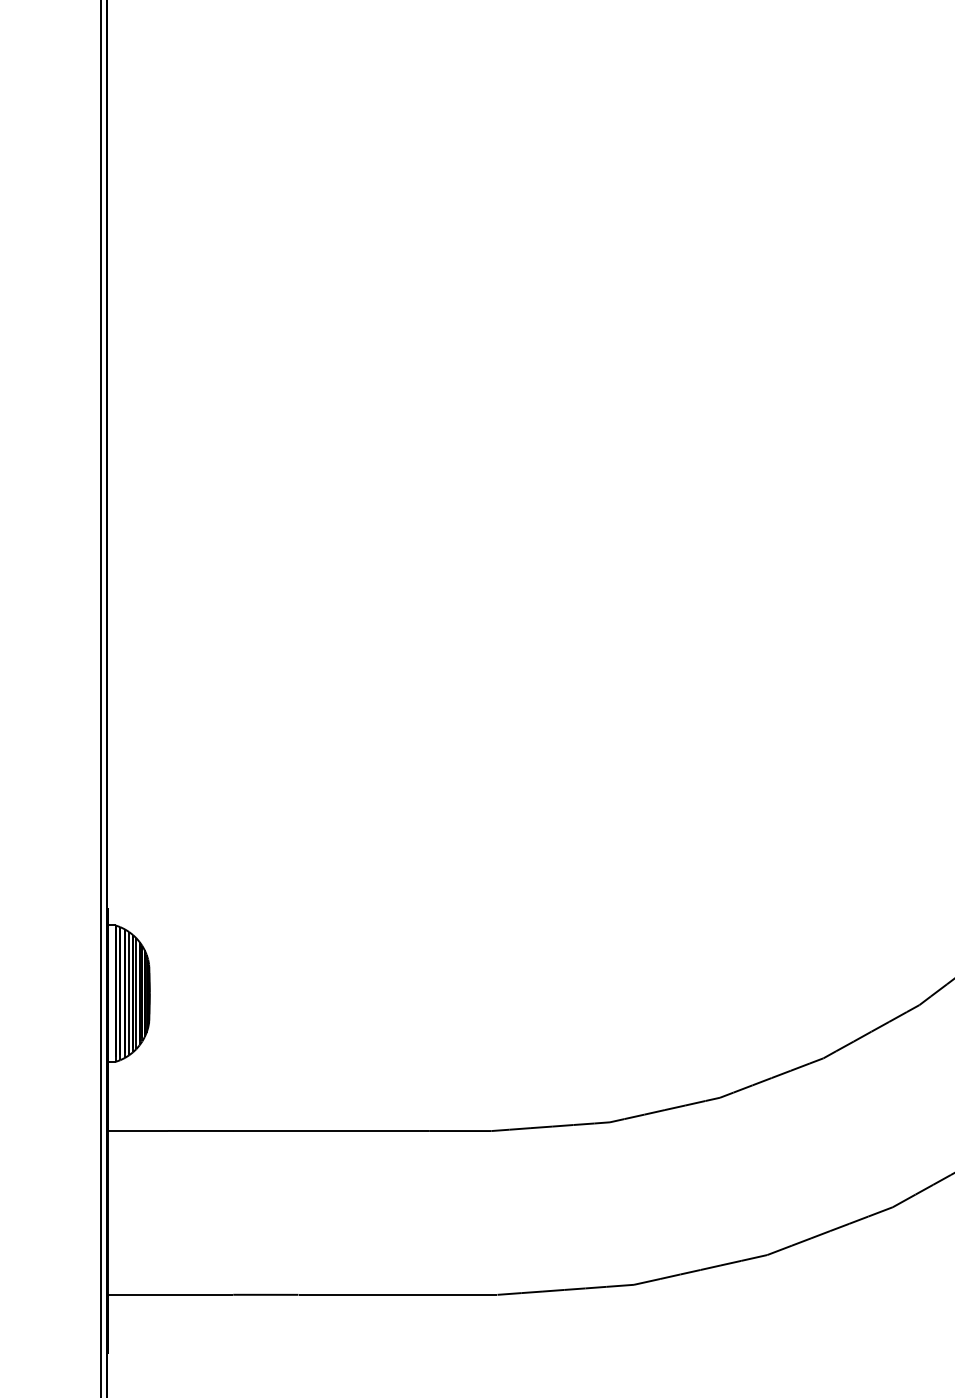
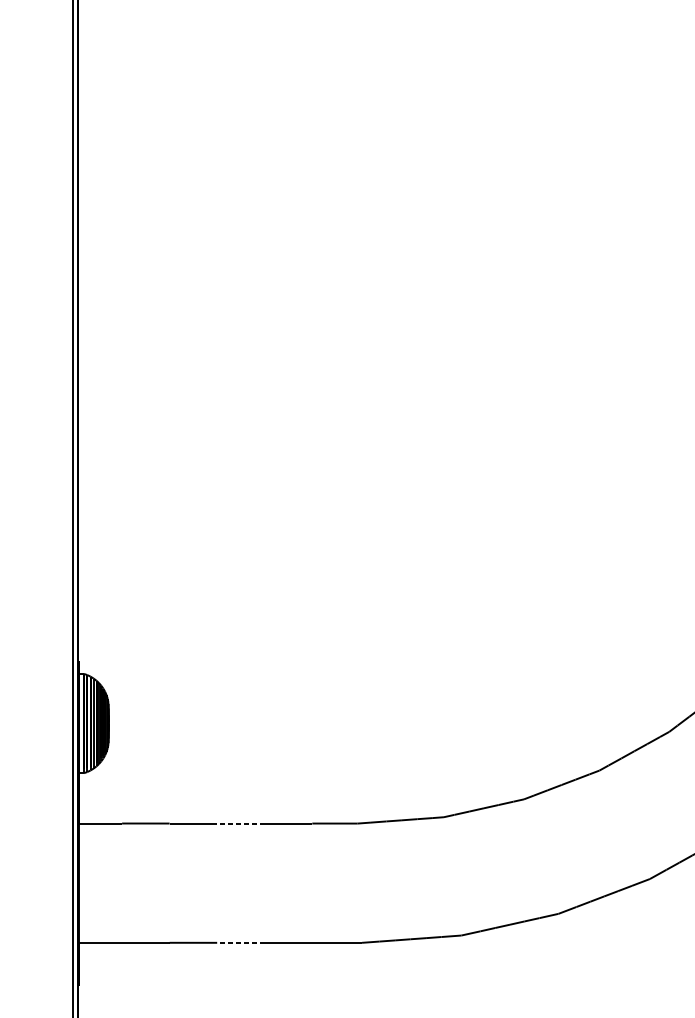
line: (331, 1131) -> (241, 823), solid -> dashed
line: (331, 1294) -> (241, 942), solid -> dashed

